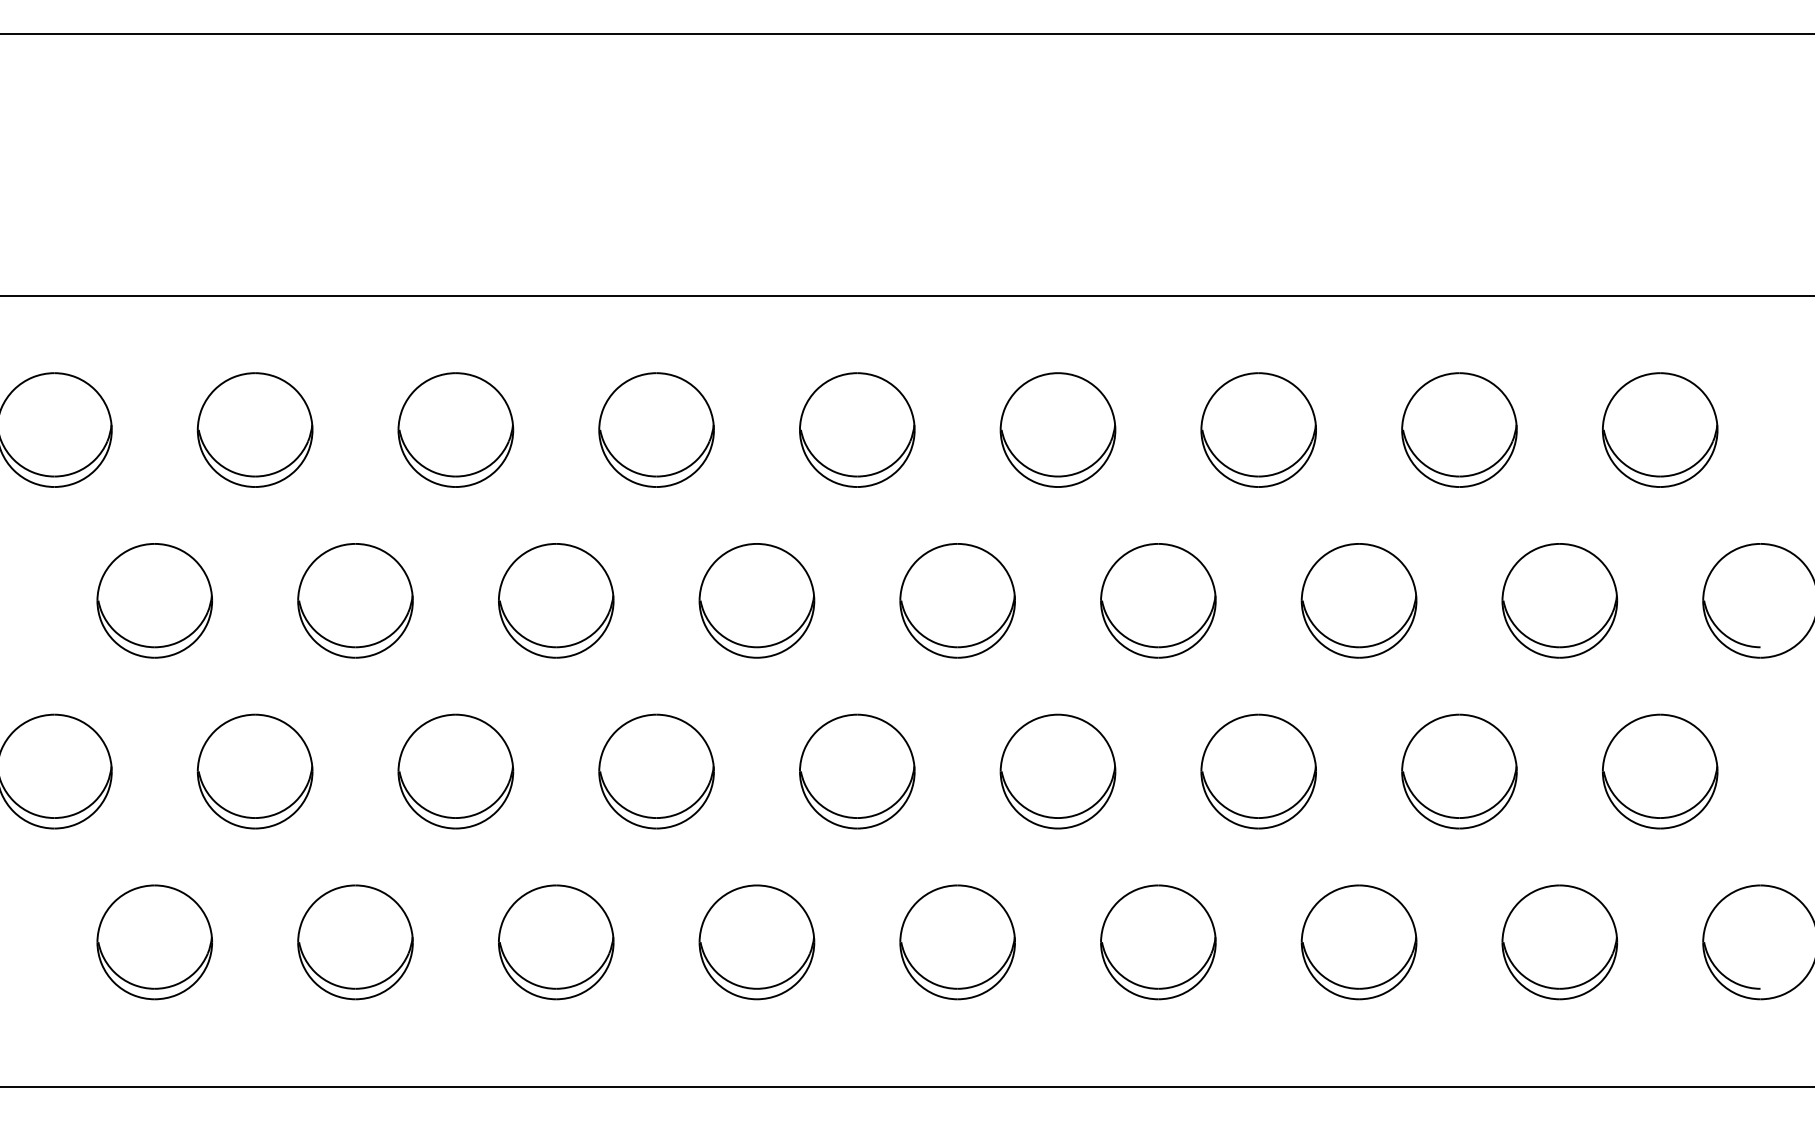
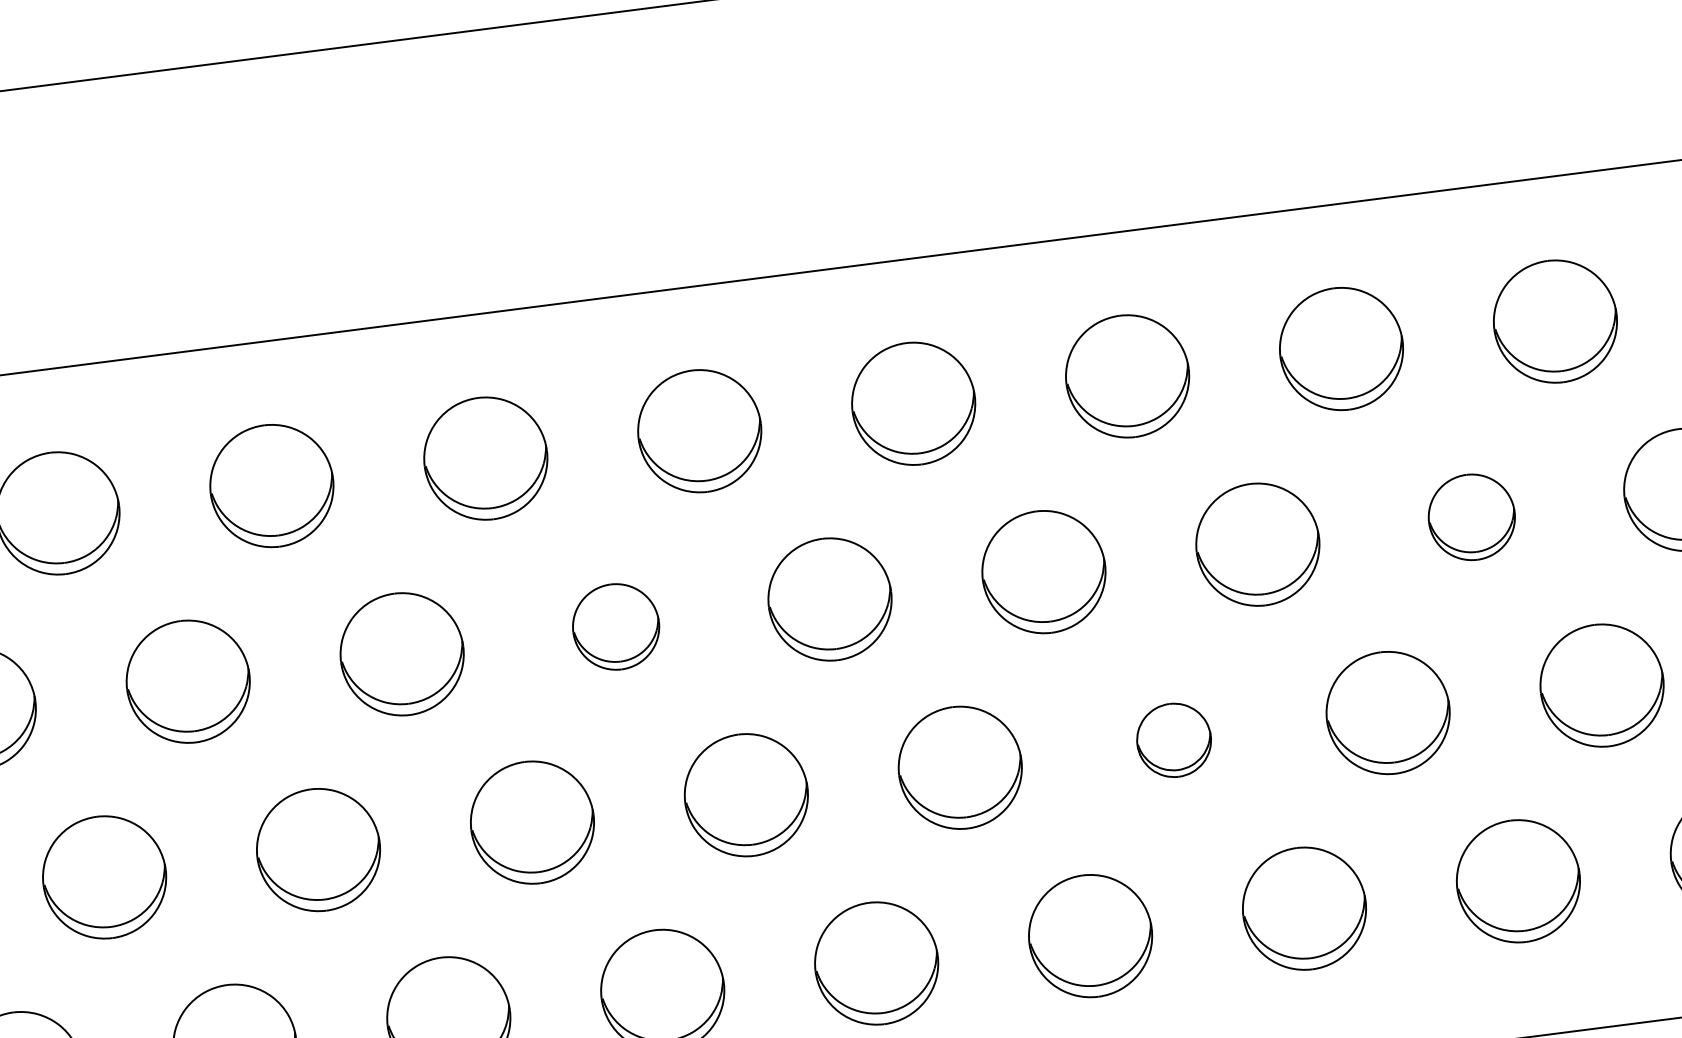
part: (756, 600) -> (615, 626), size x0.7
part: (1559, 600) -> (1471, 516), size x0.7
part: (1258, 771) -> (1173, 740), size x0.6

